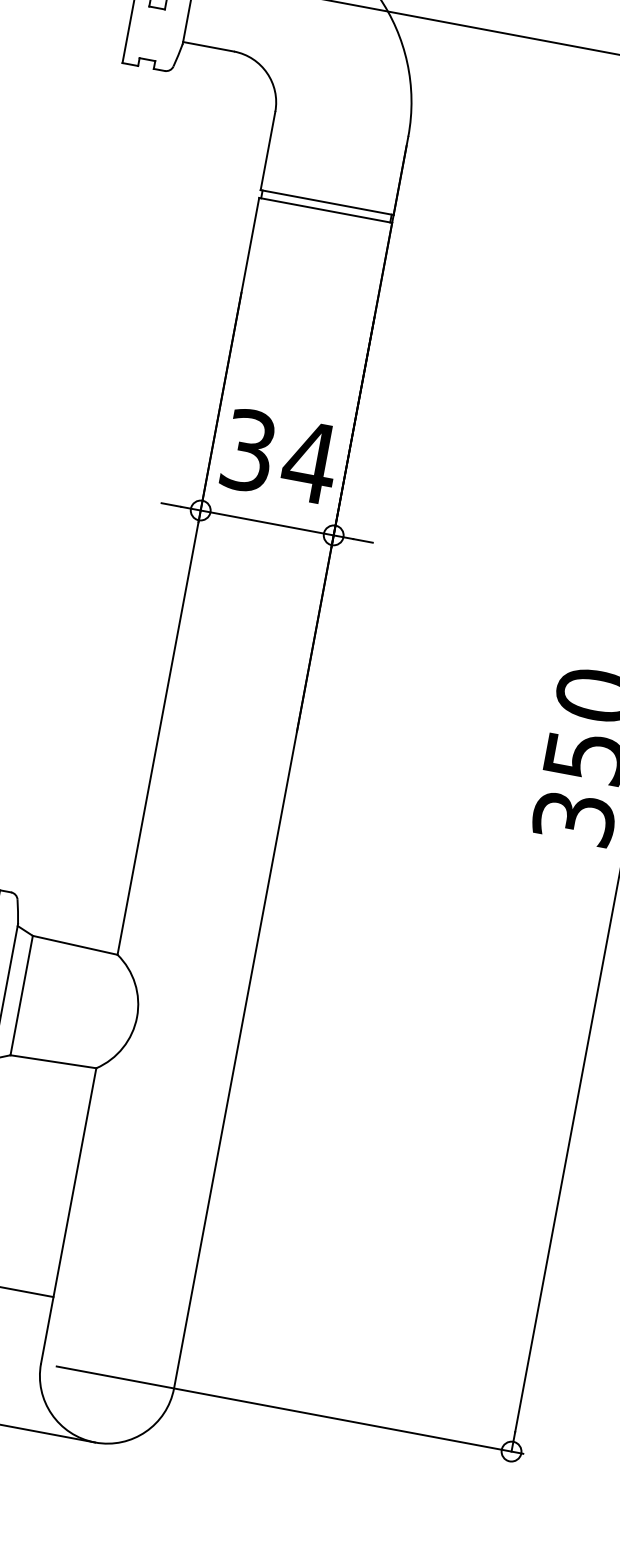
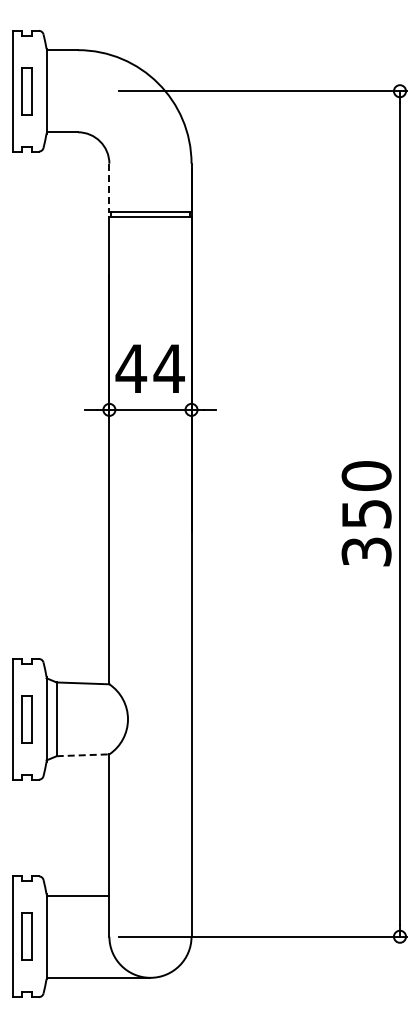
line: (267, 152) -> (109, 188), solid -> dashed
text: (249, 450) -> (131, 368), 34 -> 44
line: (54, 1062) -> (83, 755), solid -> dashed

